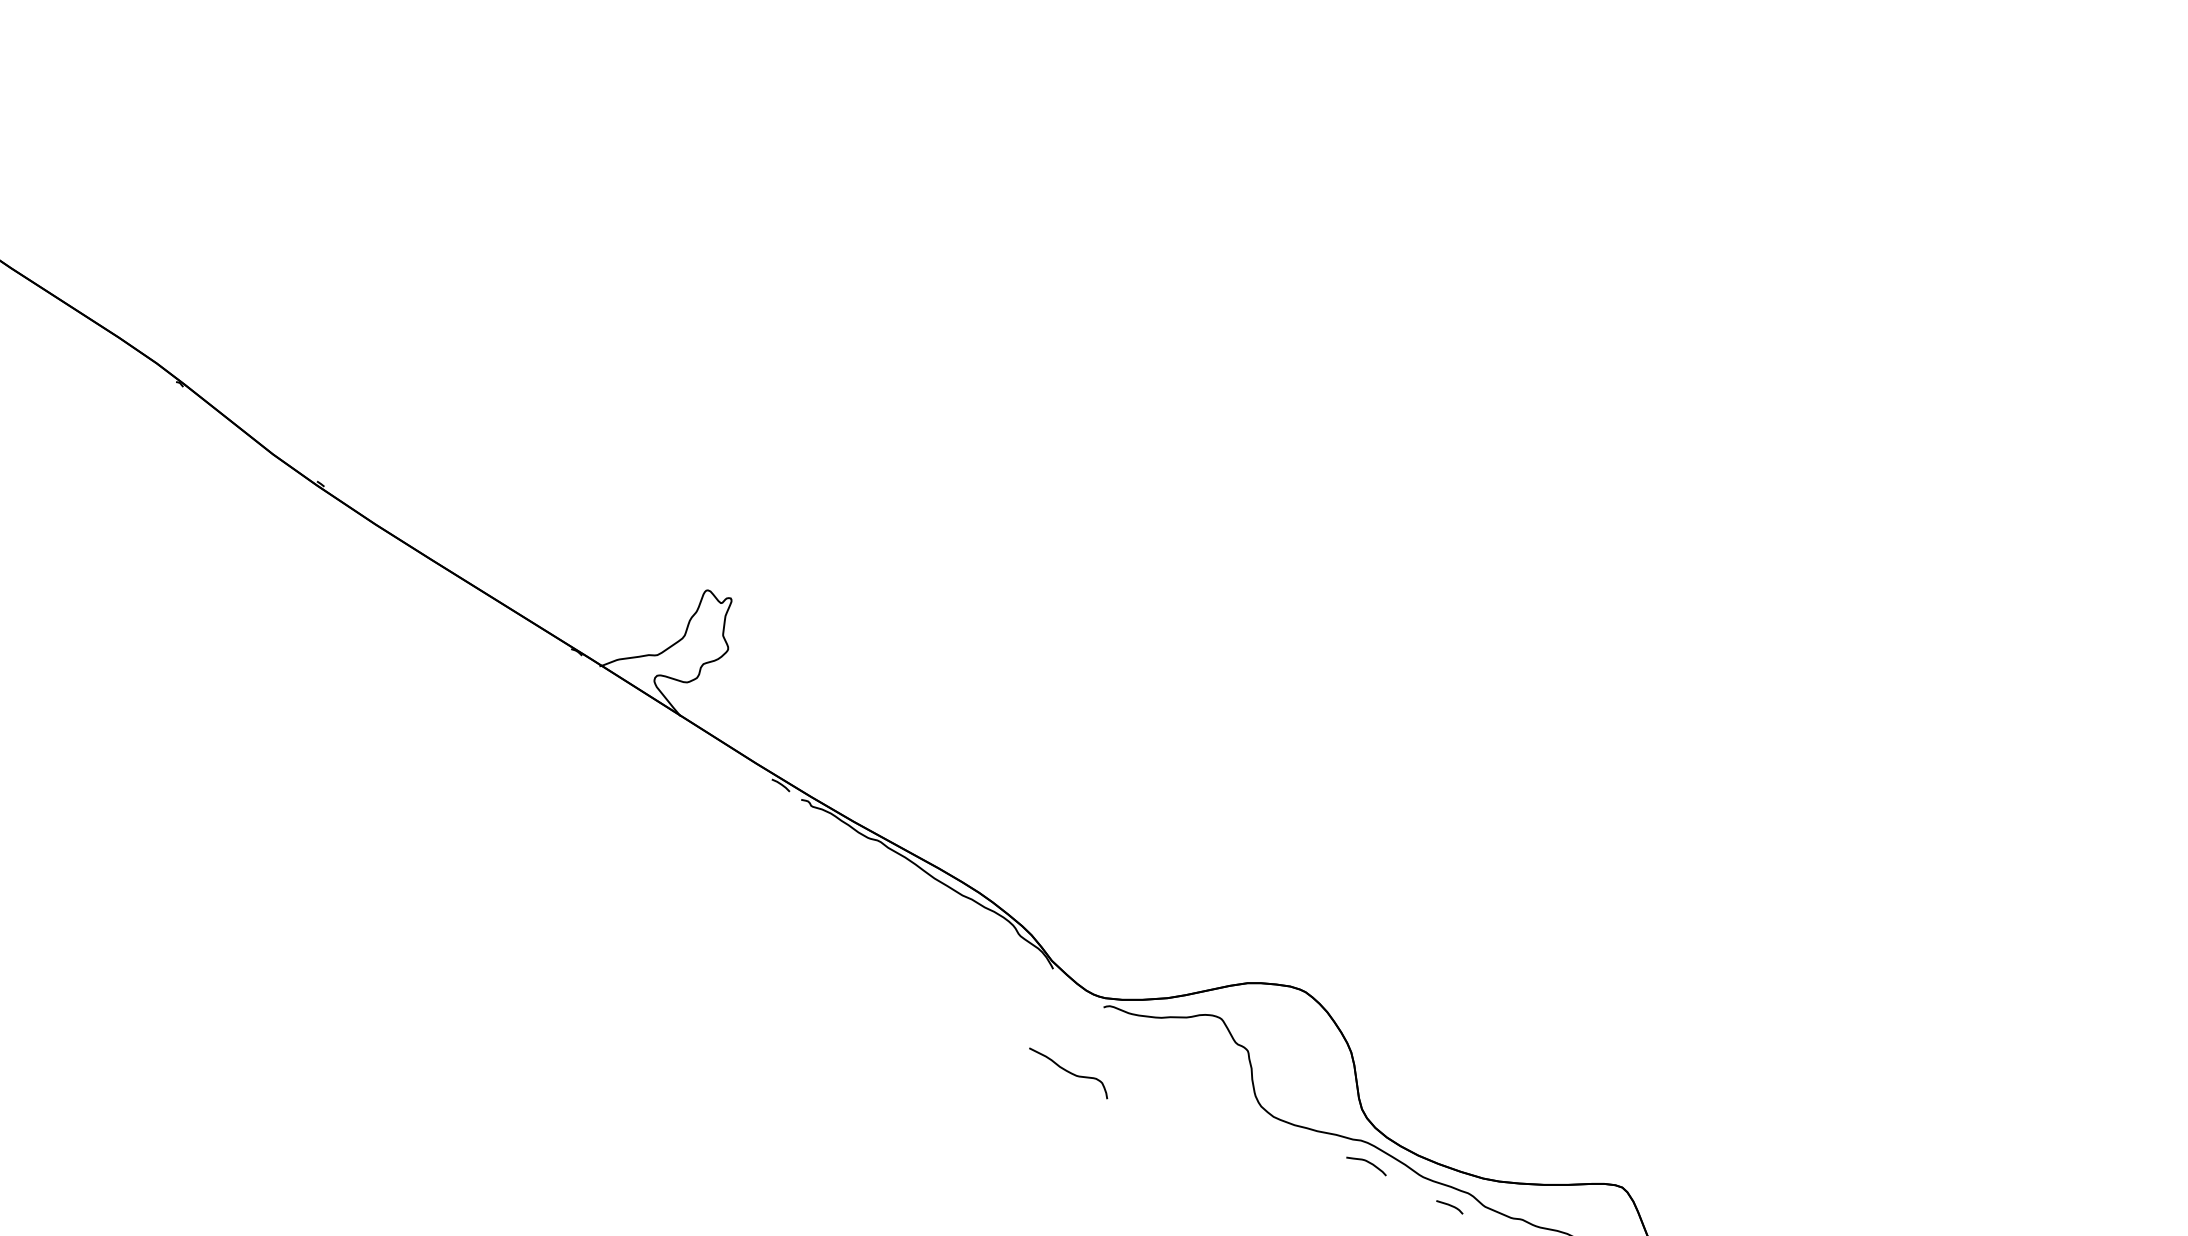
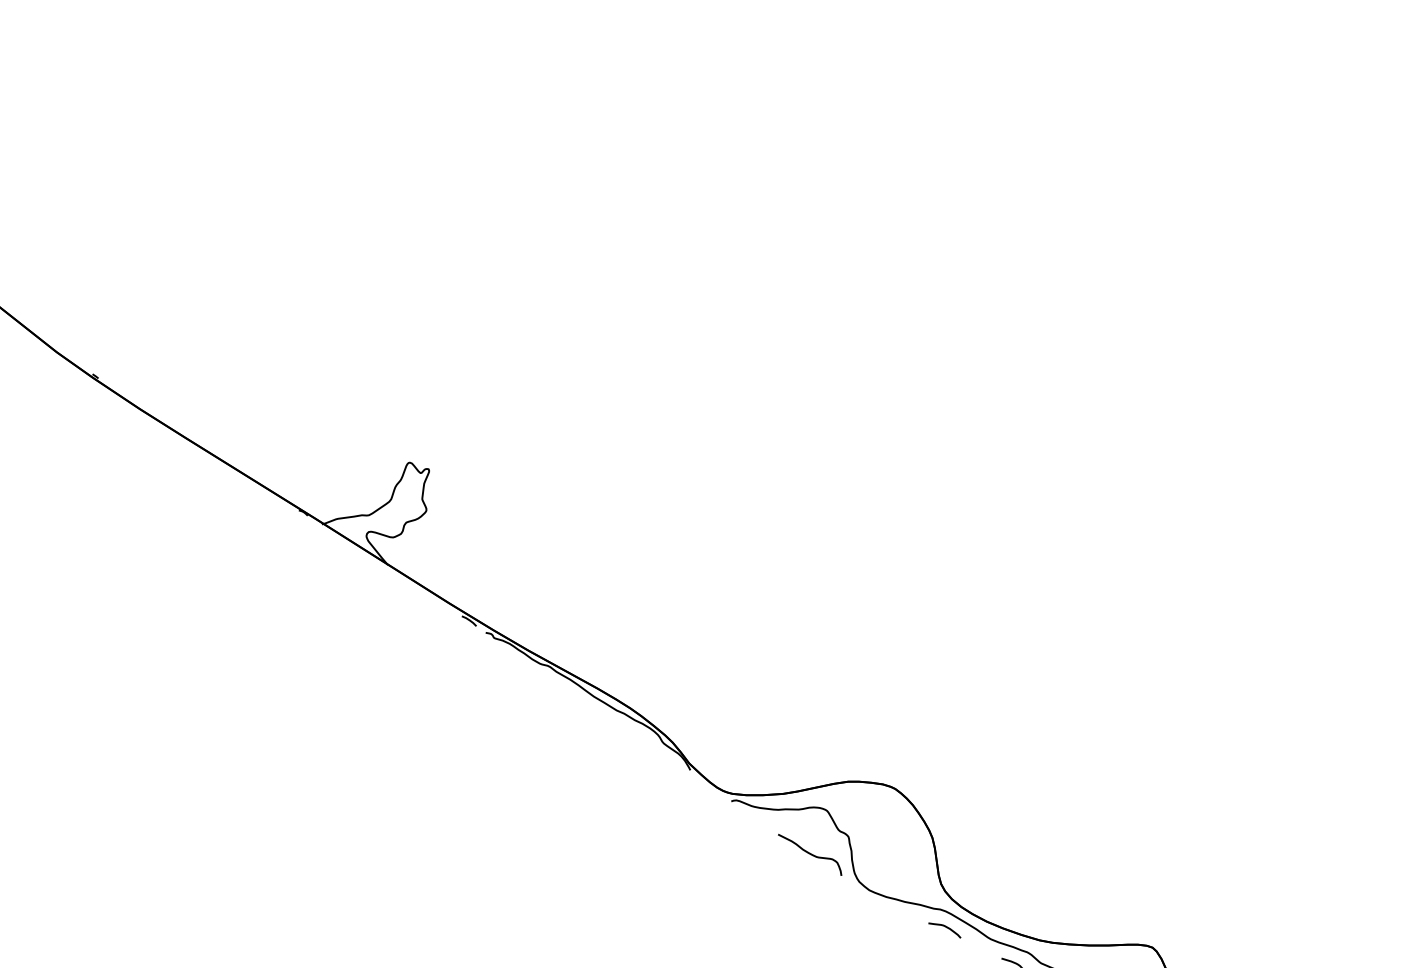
curve: (1068, 1072) -> (809, 854), moved

